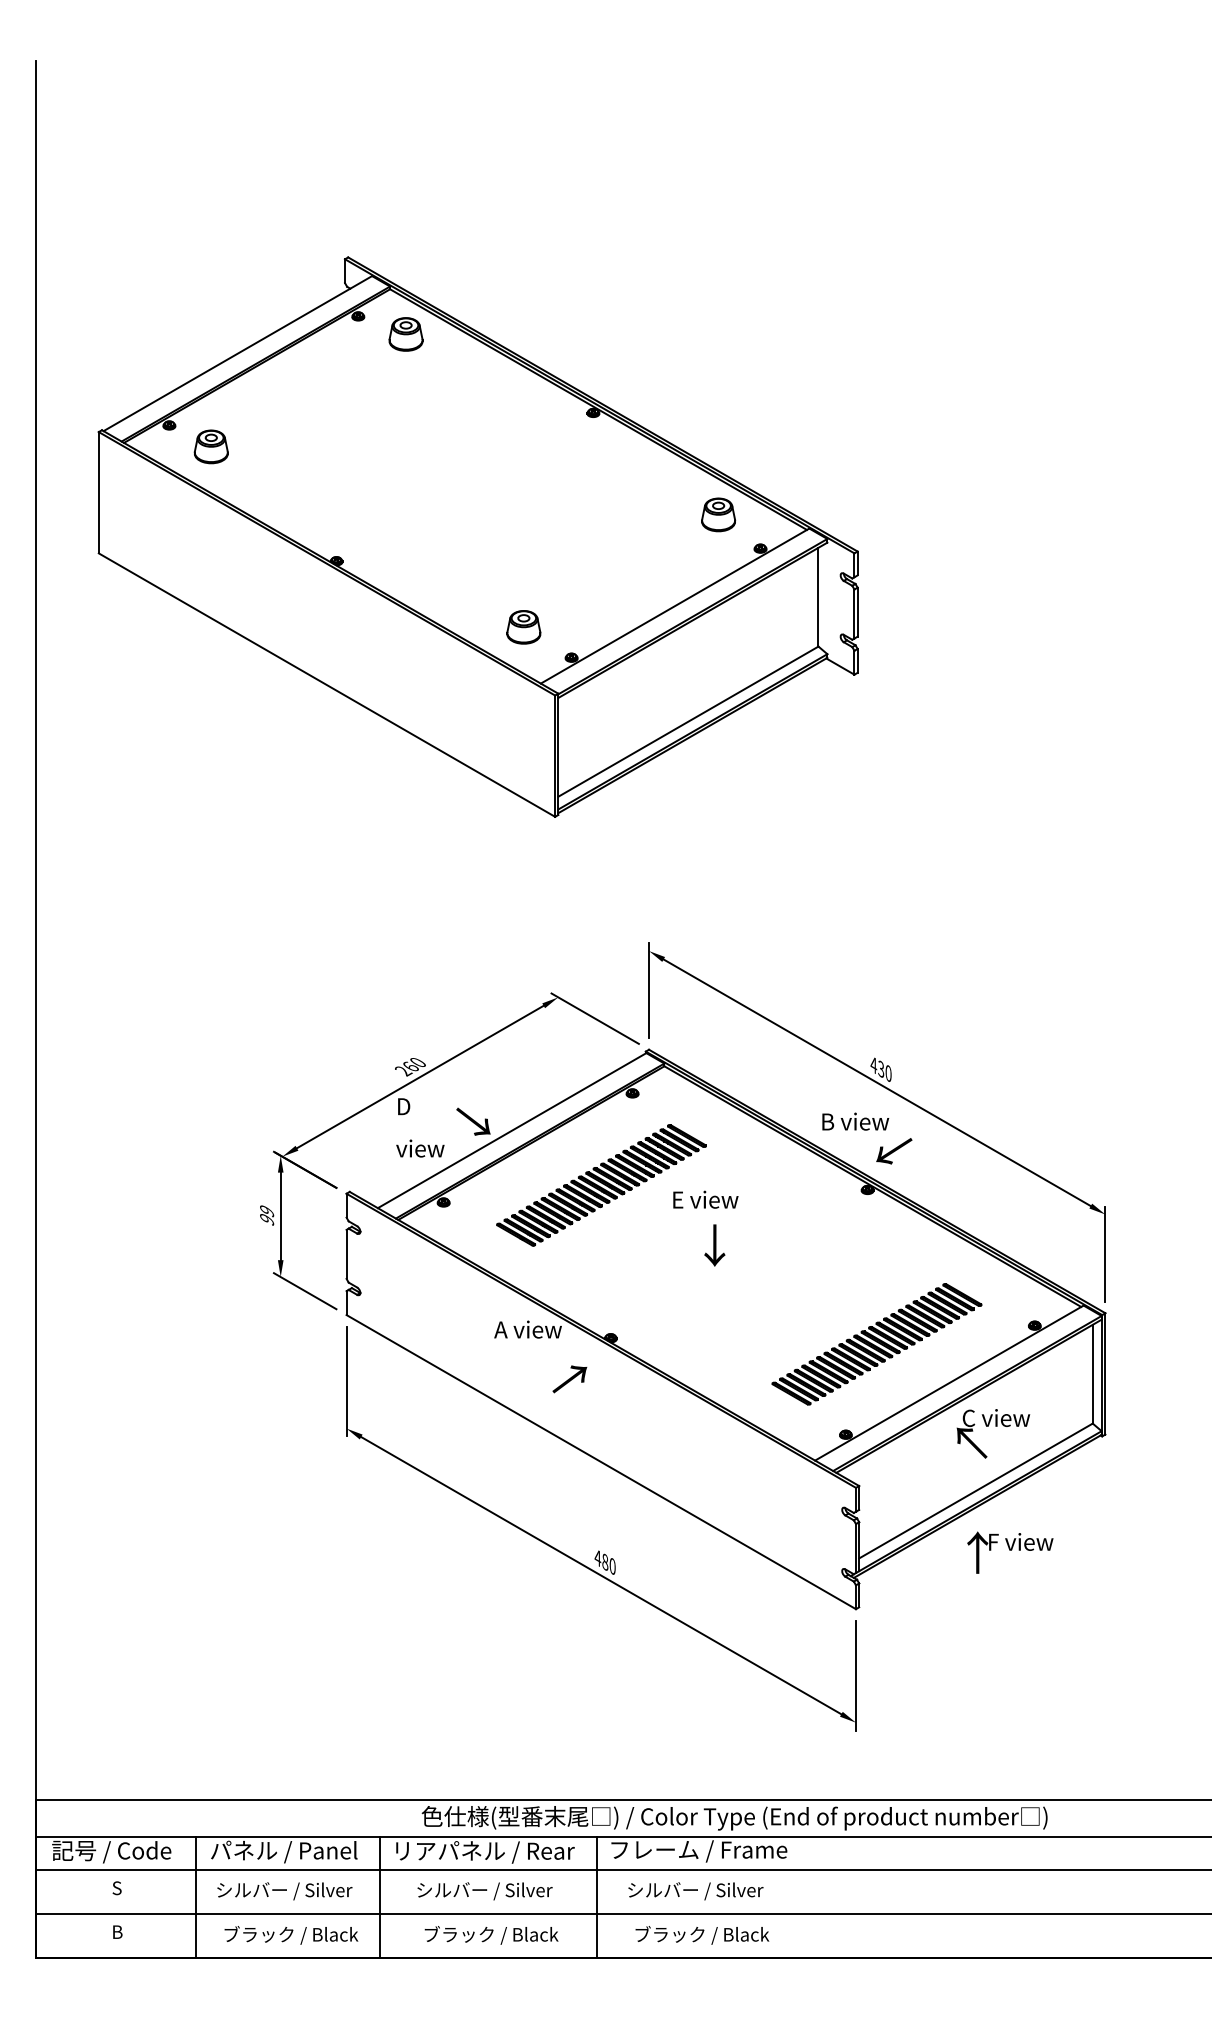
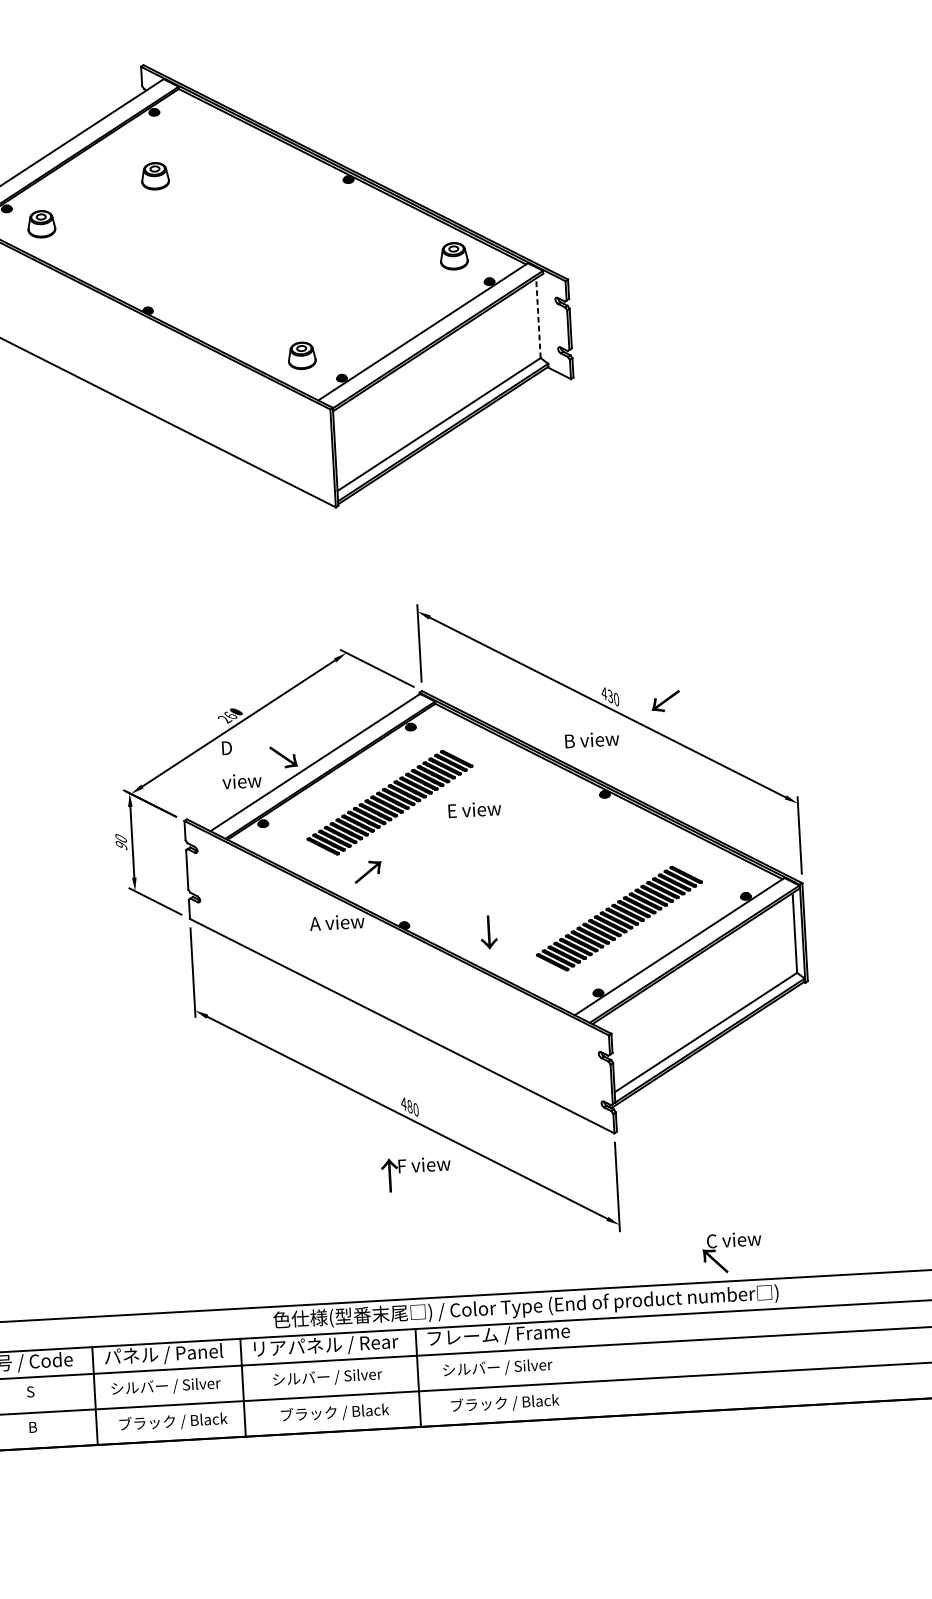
part: (405, 334) -> (154, 176), moved
line: (818, 596) -> (538, 317), solid -> dashed
text: (894, 1151) -> (666, 701), moved
text: (267, 1211) -> (121, 838), 99 -> 90
text: (714, 1245) -> (488, 932), moved
text: (569, 1379) -> (367, 872), moved
text: (993, 1433) -> (732, 1252), moved
text: (1010, 1552) -> (416, 1173), moved

